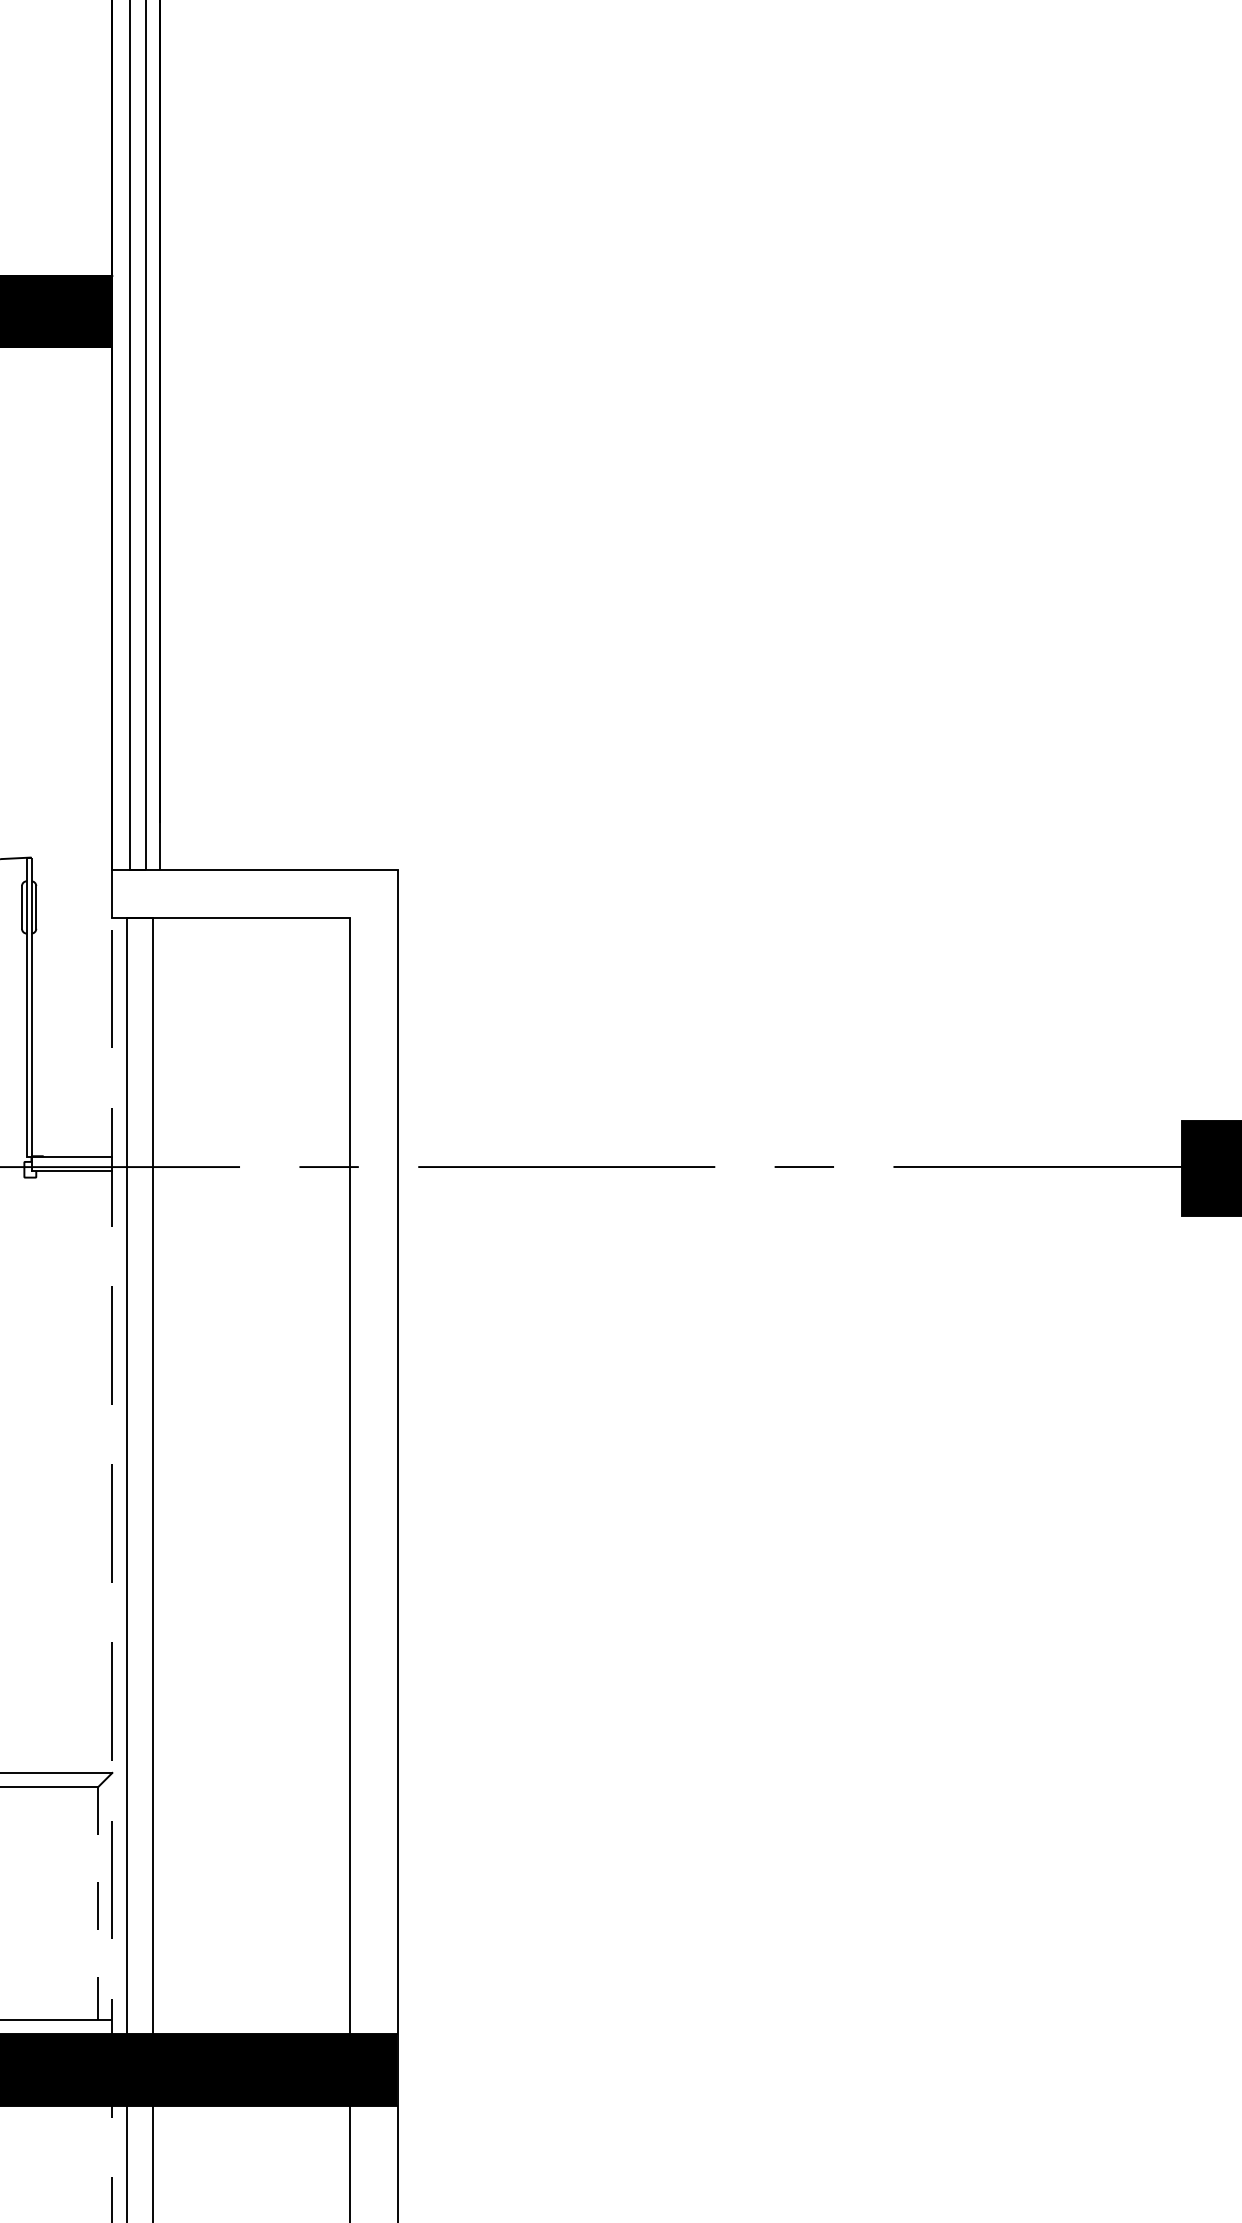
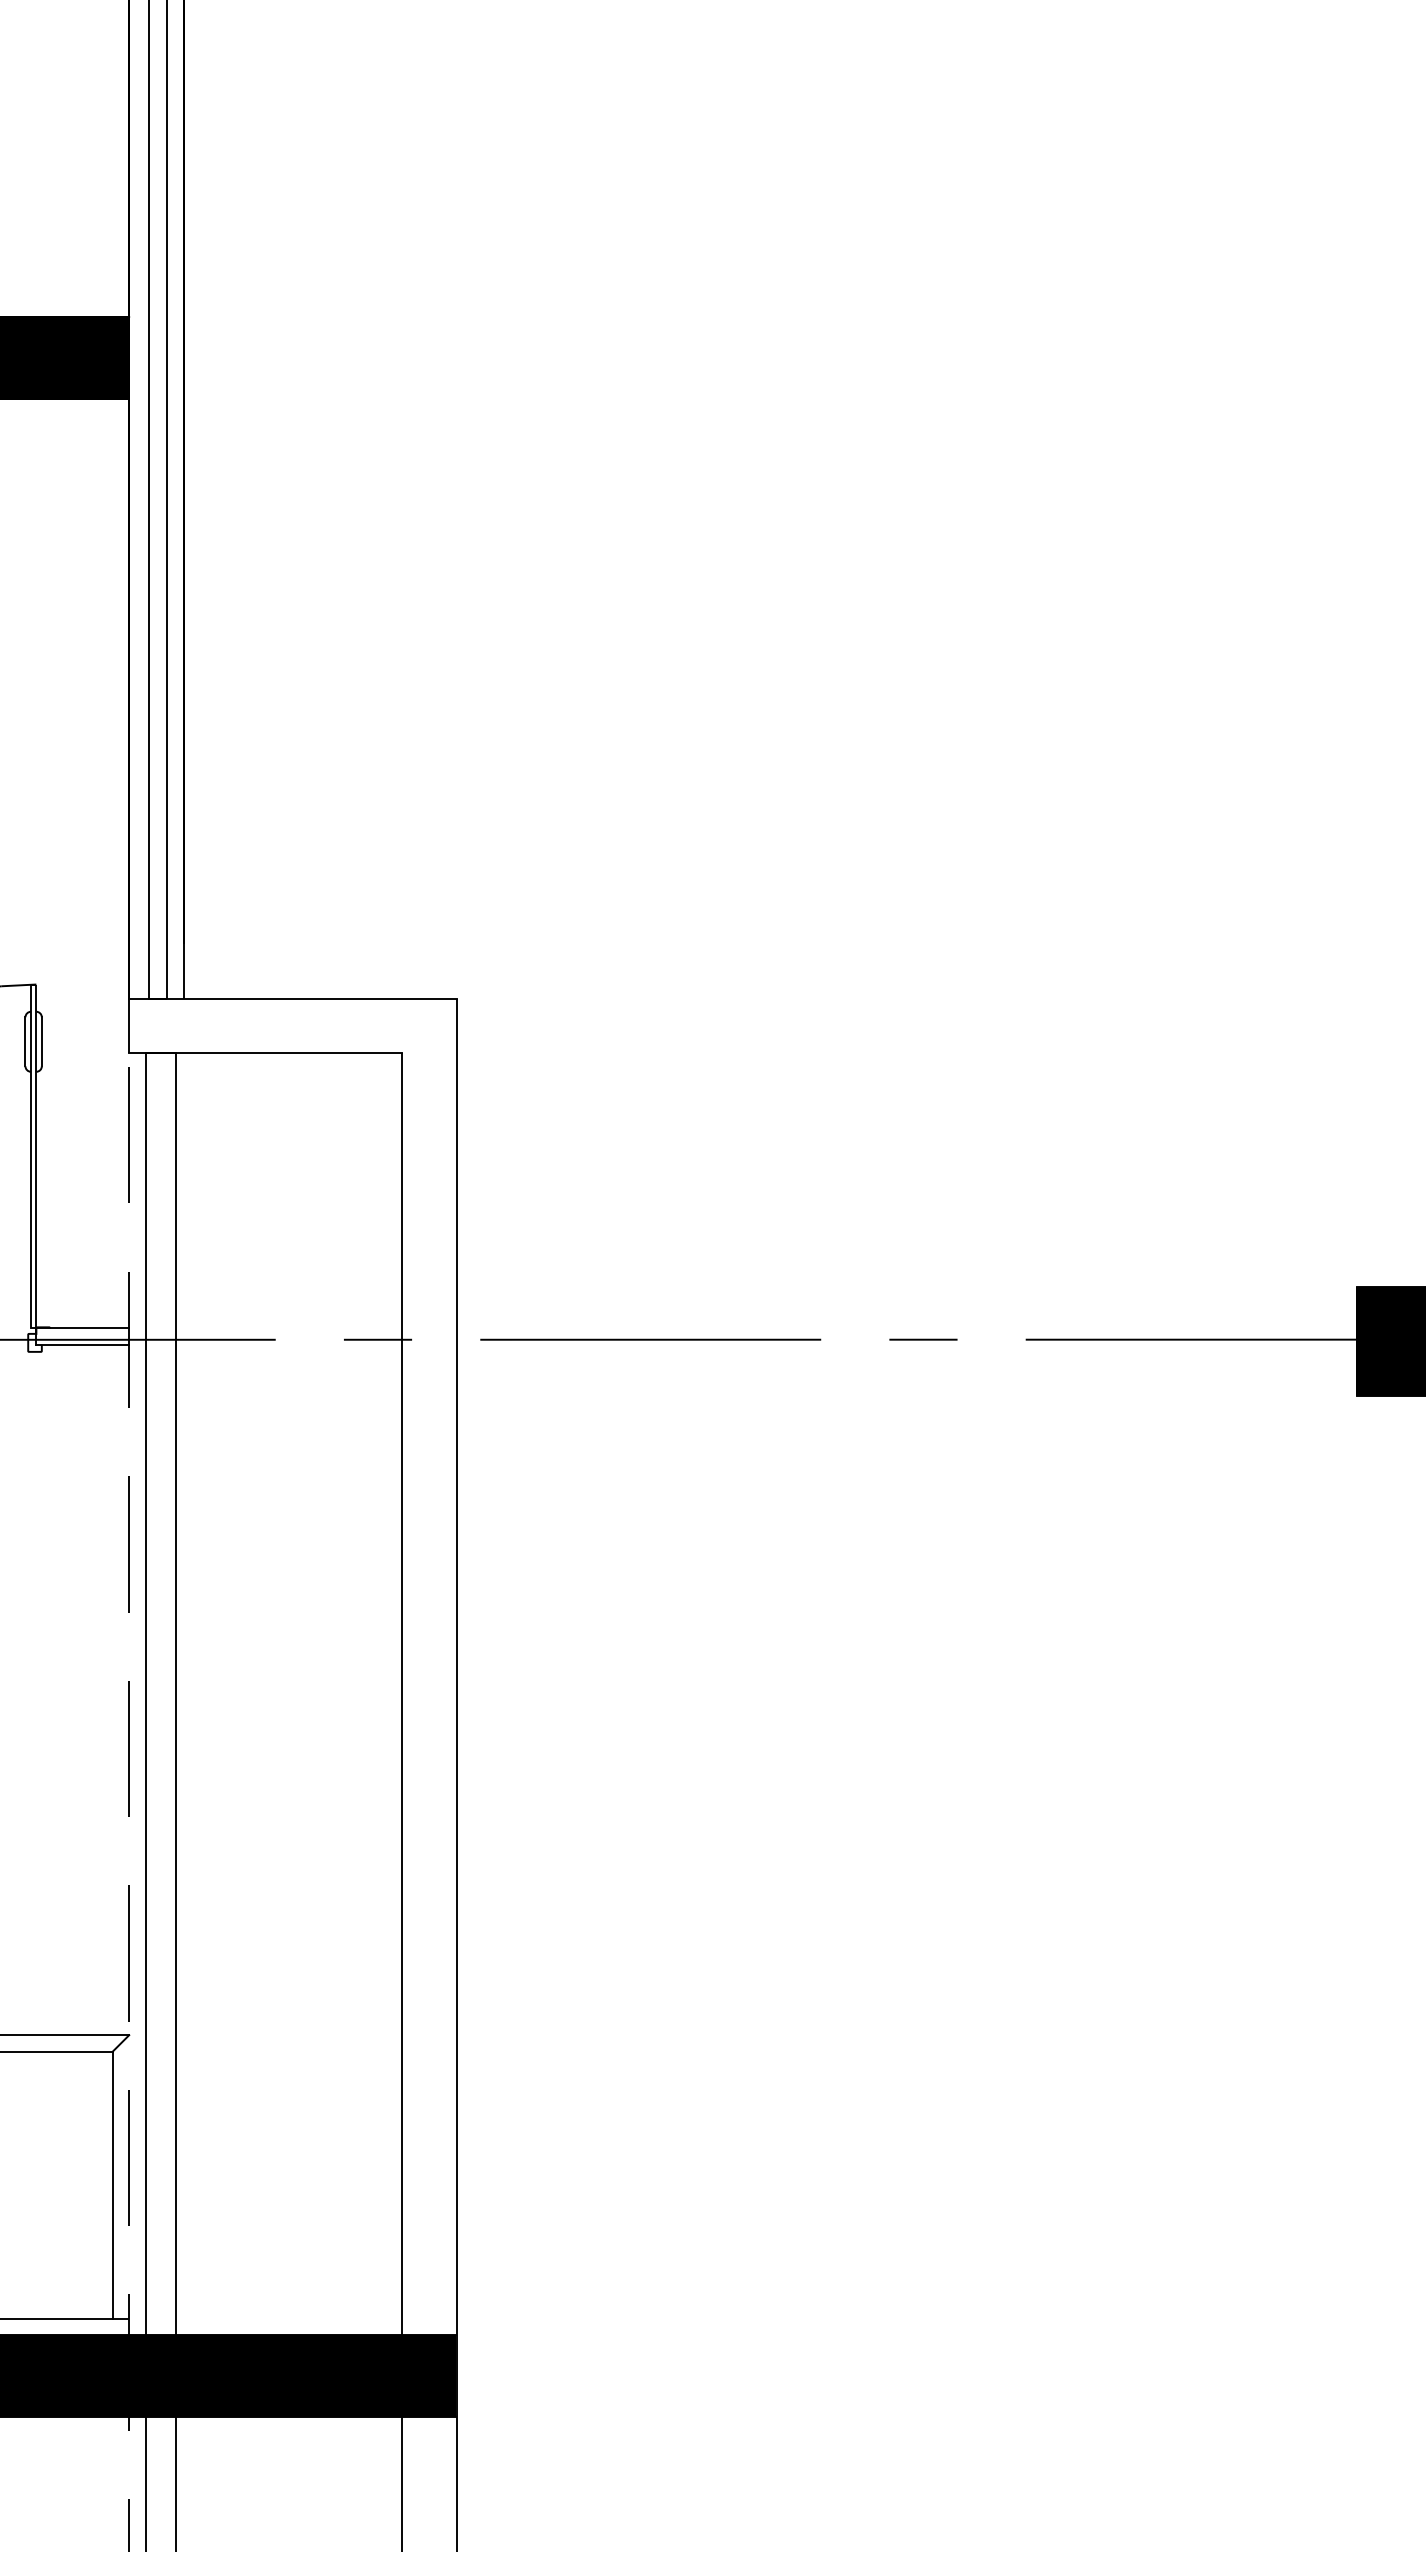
line: (98, 1904) -> (113, 2186), dashed -> solid

